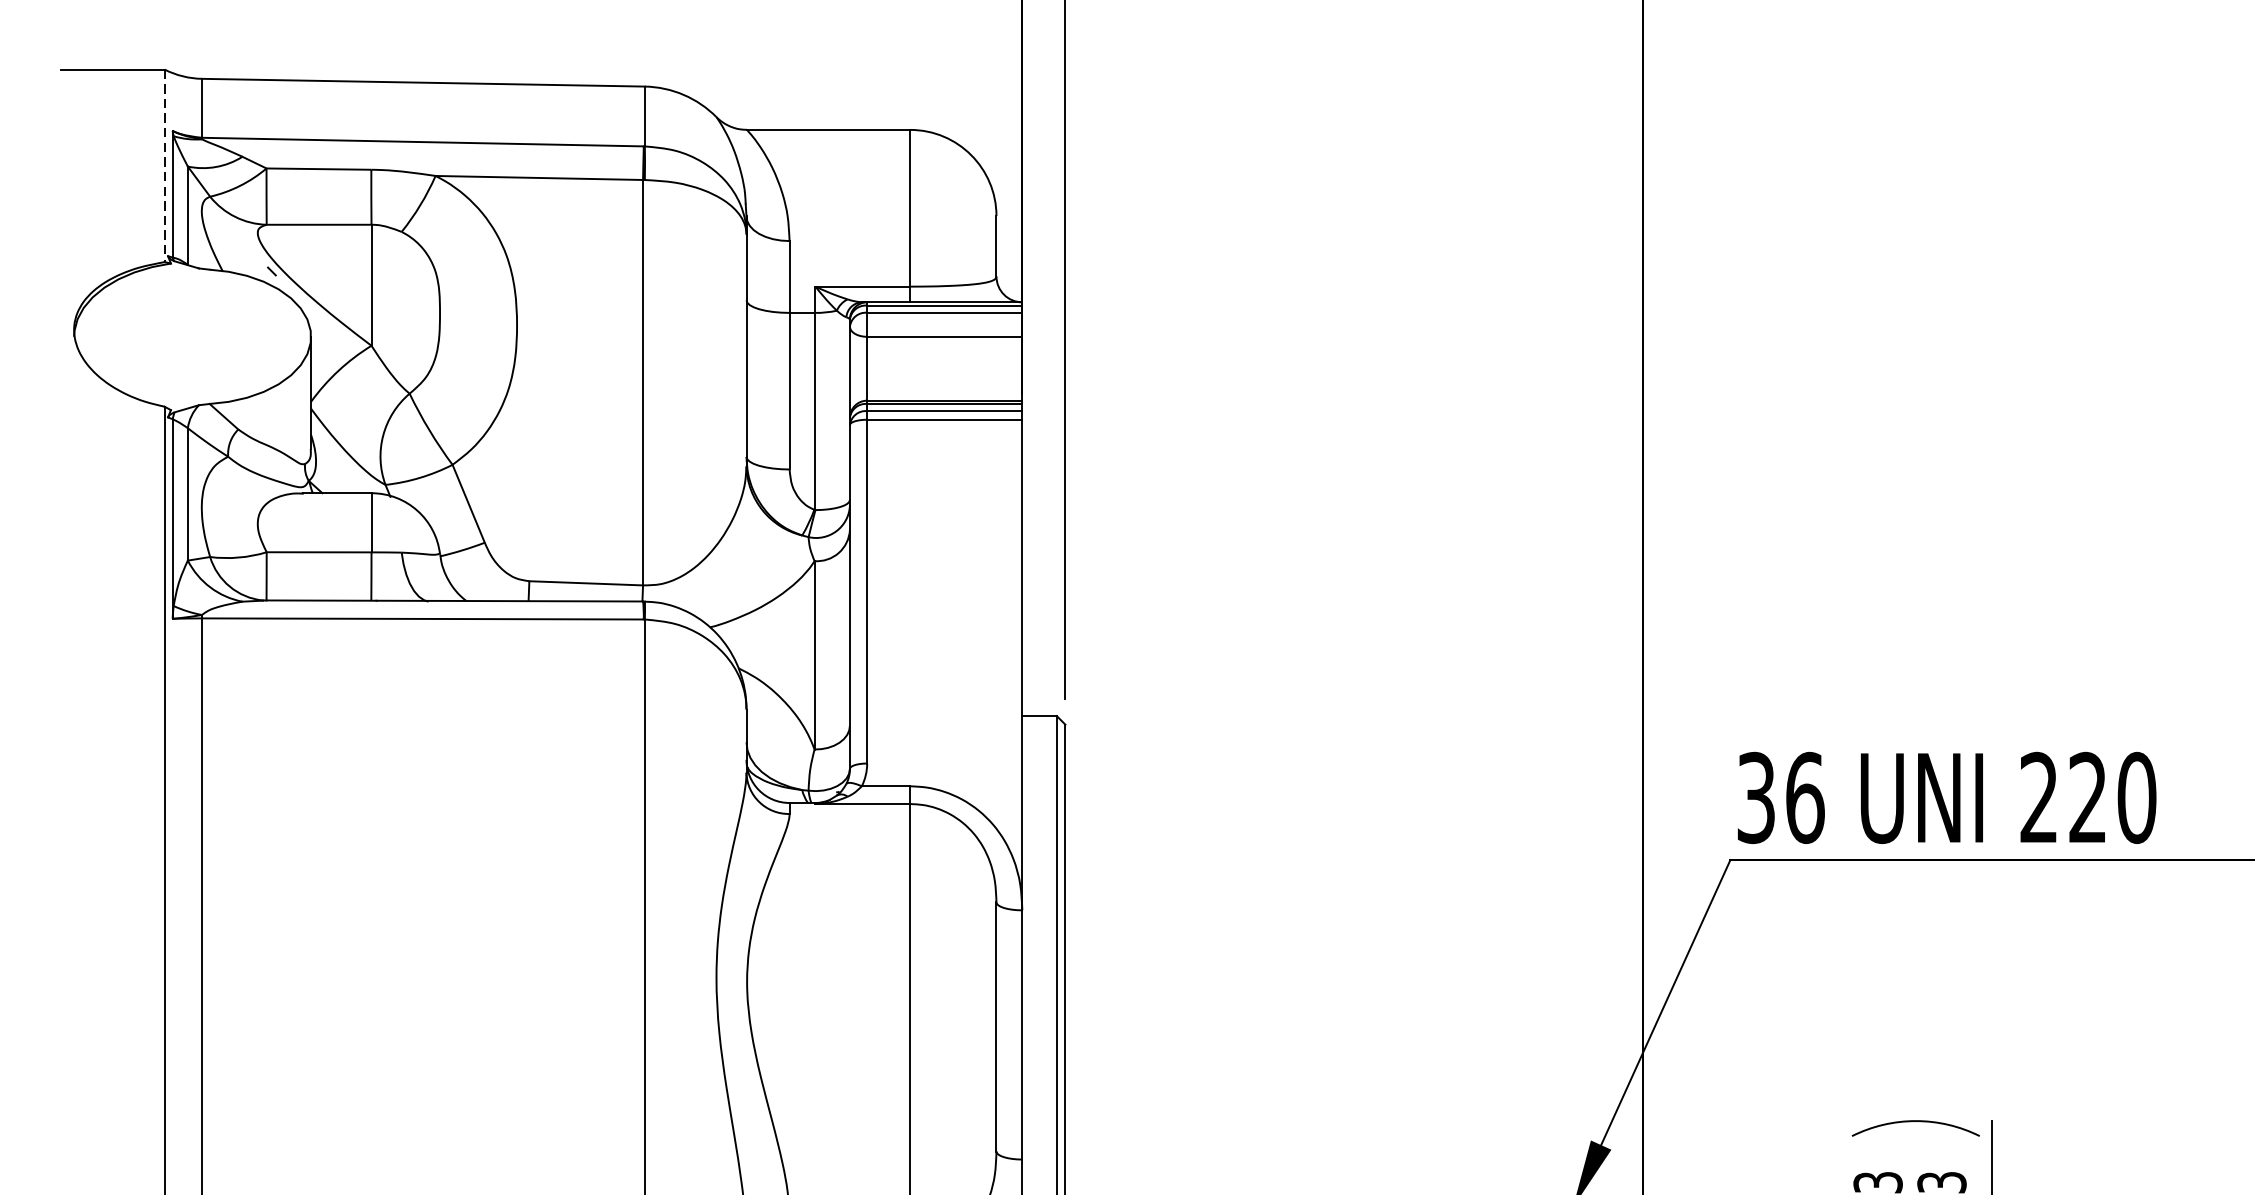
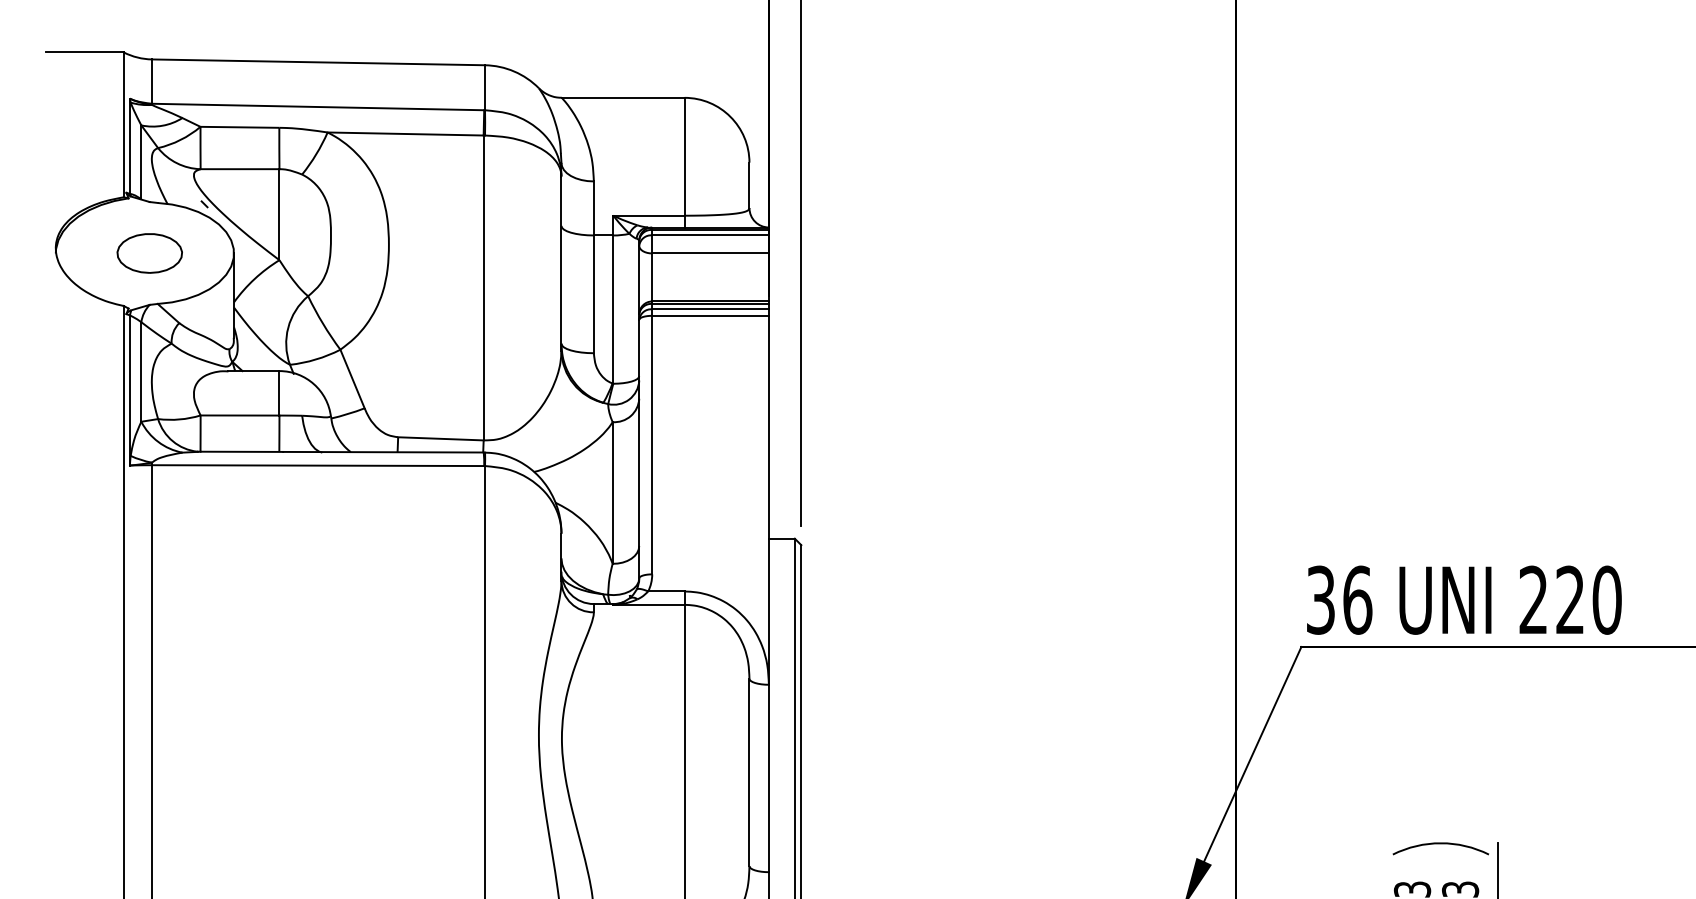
line: (164, 166) -> (123, 125), dashed -> solid
part: (198, 336) -> (149, 253), added

